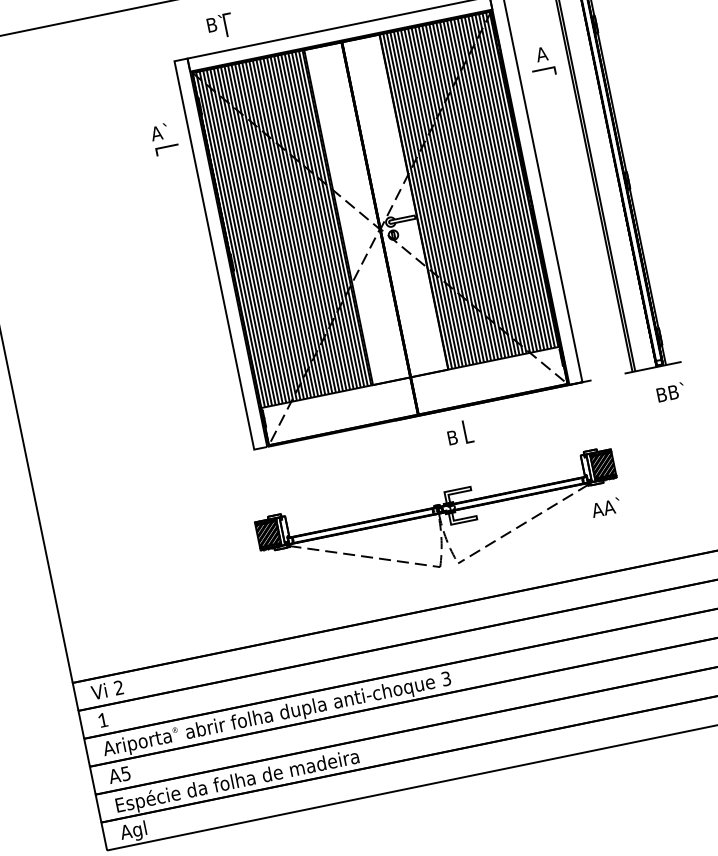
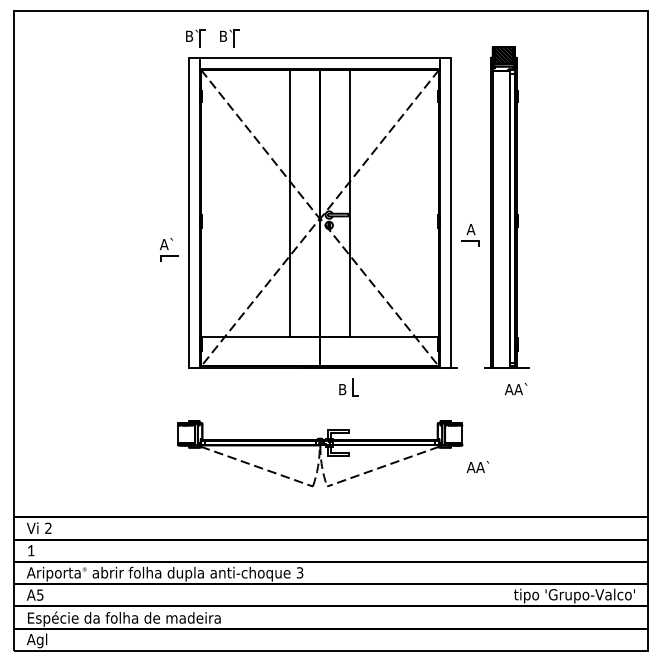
part: (177, 34) -> (195, 38), added
part: (542, 61) -> (470, 235), moved
part: (164, 138) -> (169, 249), moved
hatch: (468, 189) -> (393, 202), removed
hatch: (281, 228) -> (244, 202), removed
text: (667, 393) -> (513, 389), BB` -> AA`
hatch: (603, 465) -> (453, 434), removed
text: (605, 507) -> (477, 466), moved
hatch: (268, 534) -> (186, 434), removed

